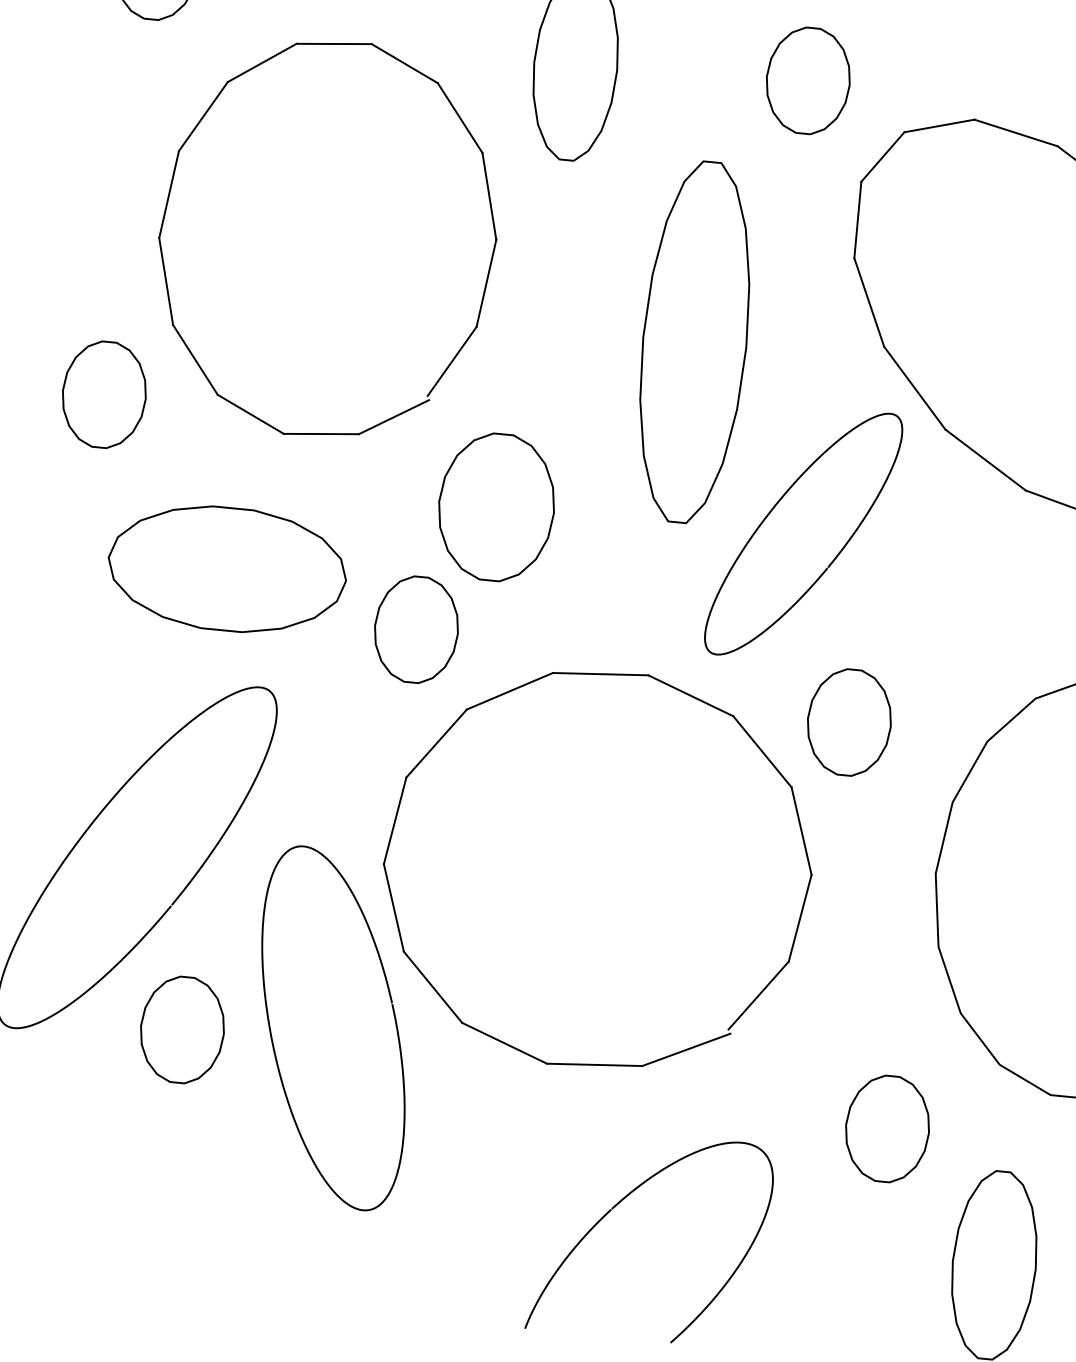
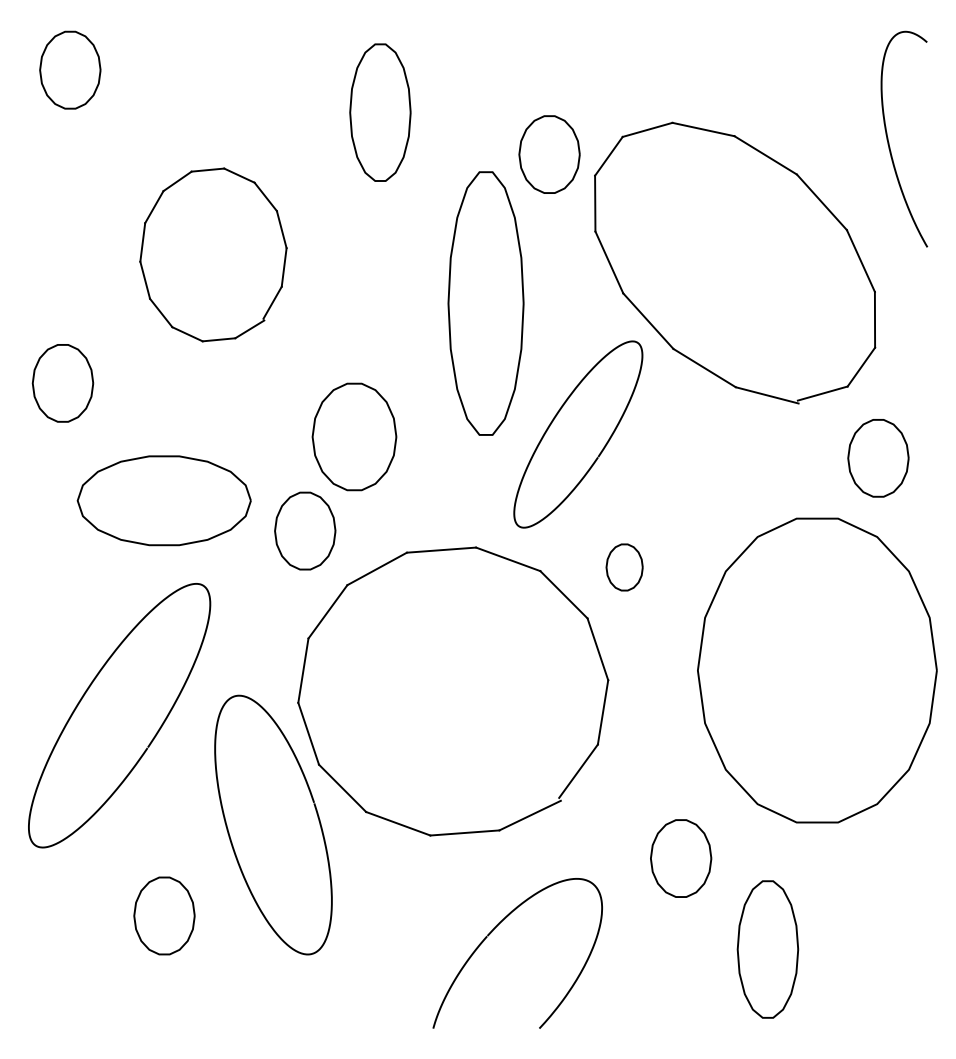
part: (808, 80) -> (549, 154), moved
part: (327, 238) -> (213, 254), size x0.6
part: (849, 722) -> (624, 567), size x0.6
part: (182, 1029) -> (164, 915), moved

